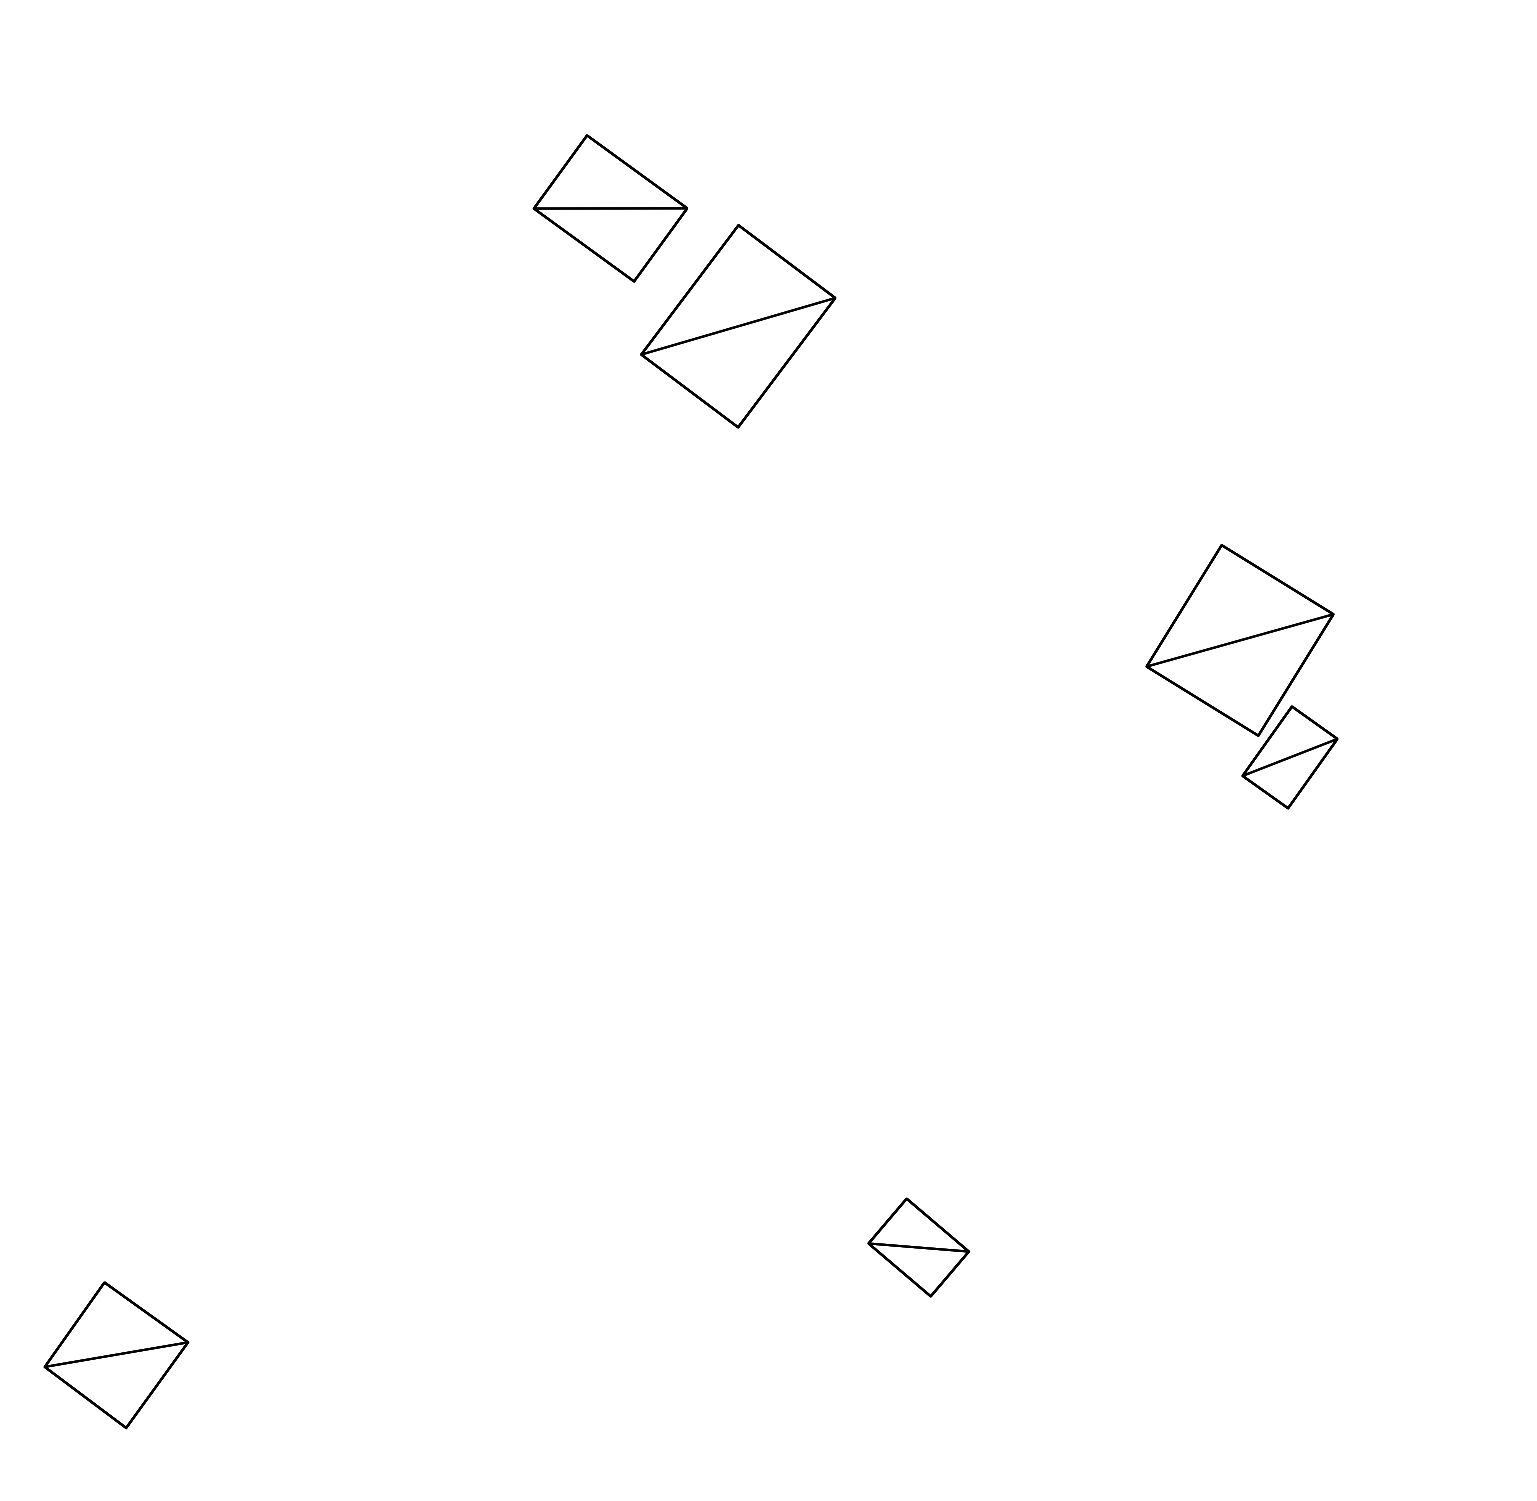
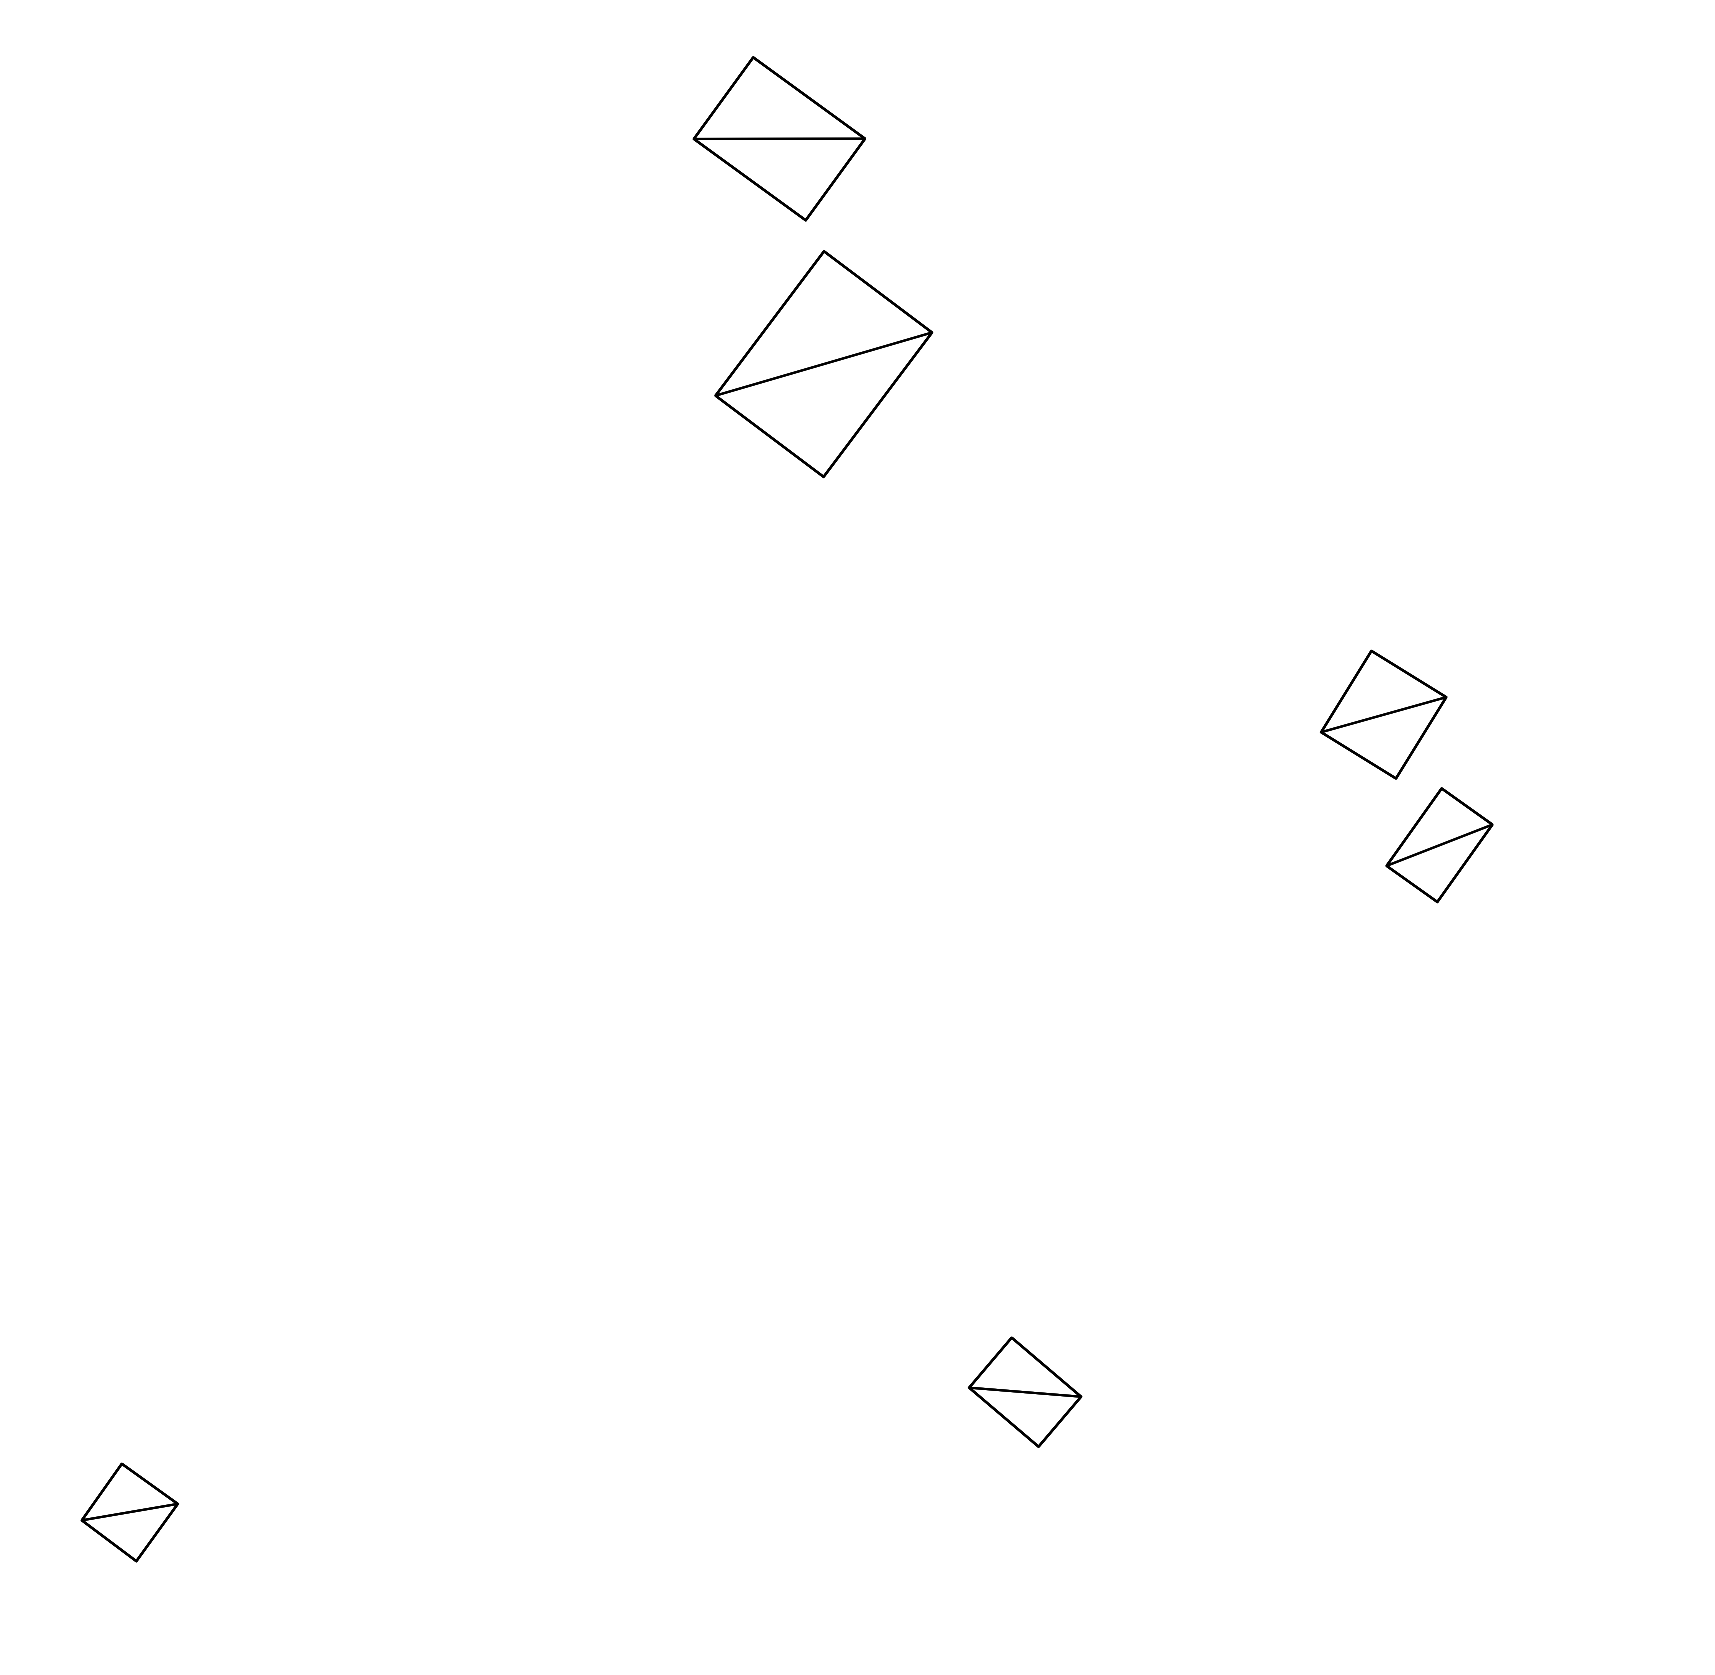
part: (609, 208) -> (778, 138), moved
part: (1239, 640) -> (1383, 714), size x0.6
part: (116, 1355) -> (129, 1512), size x0.6

